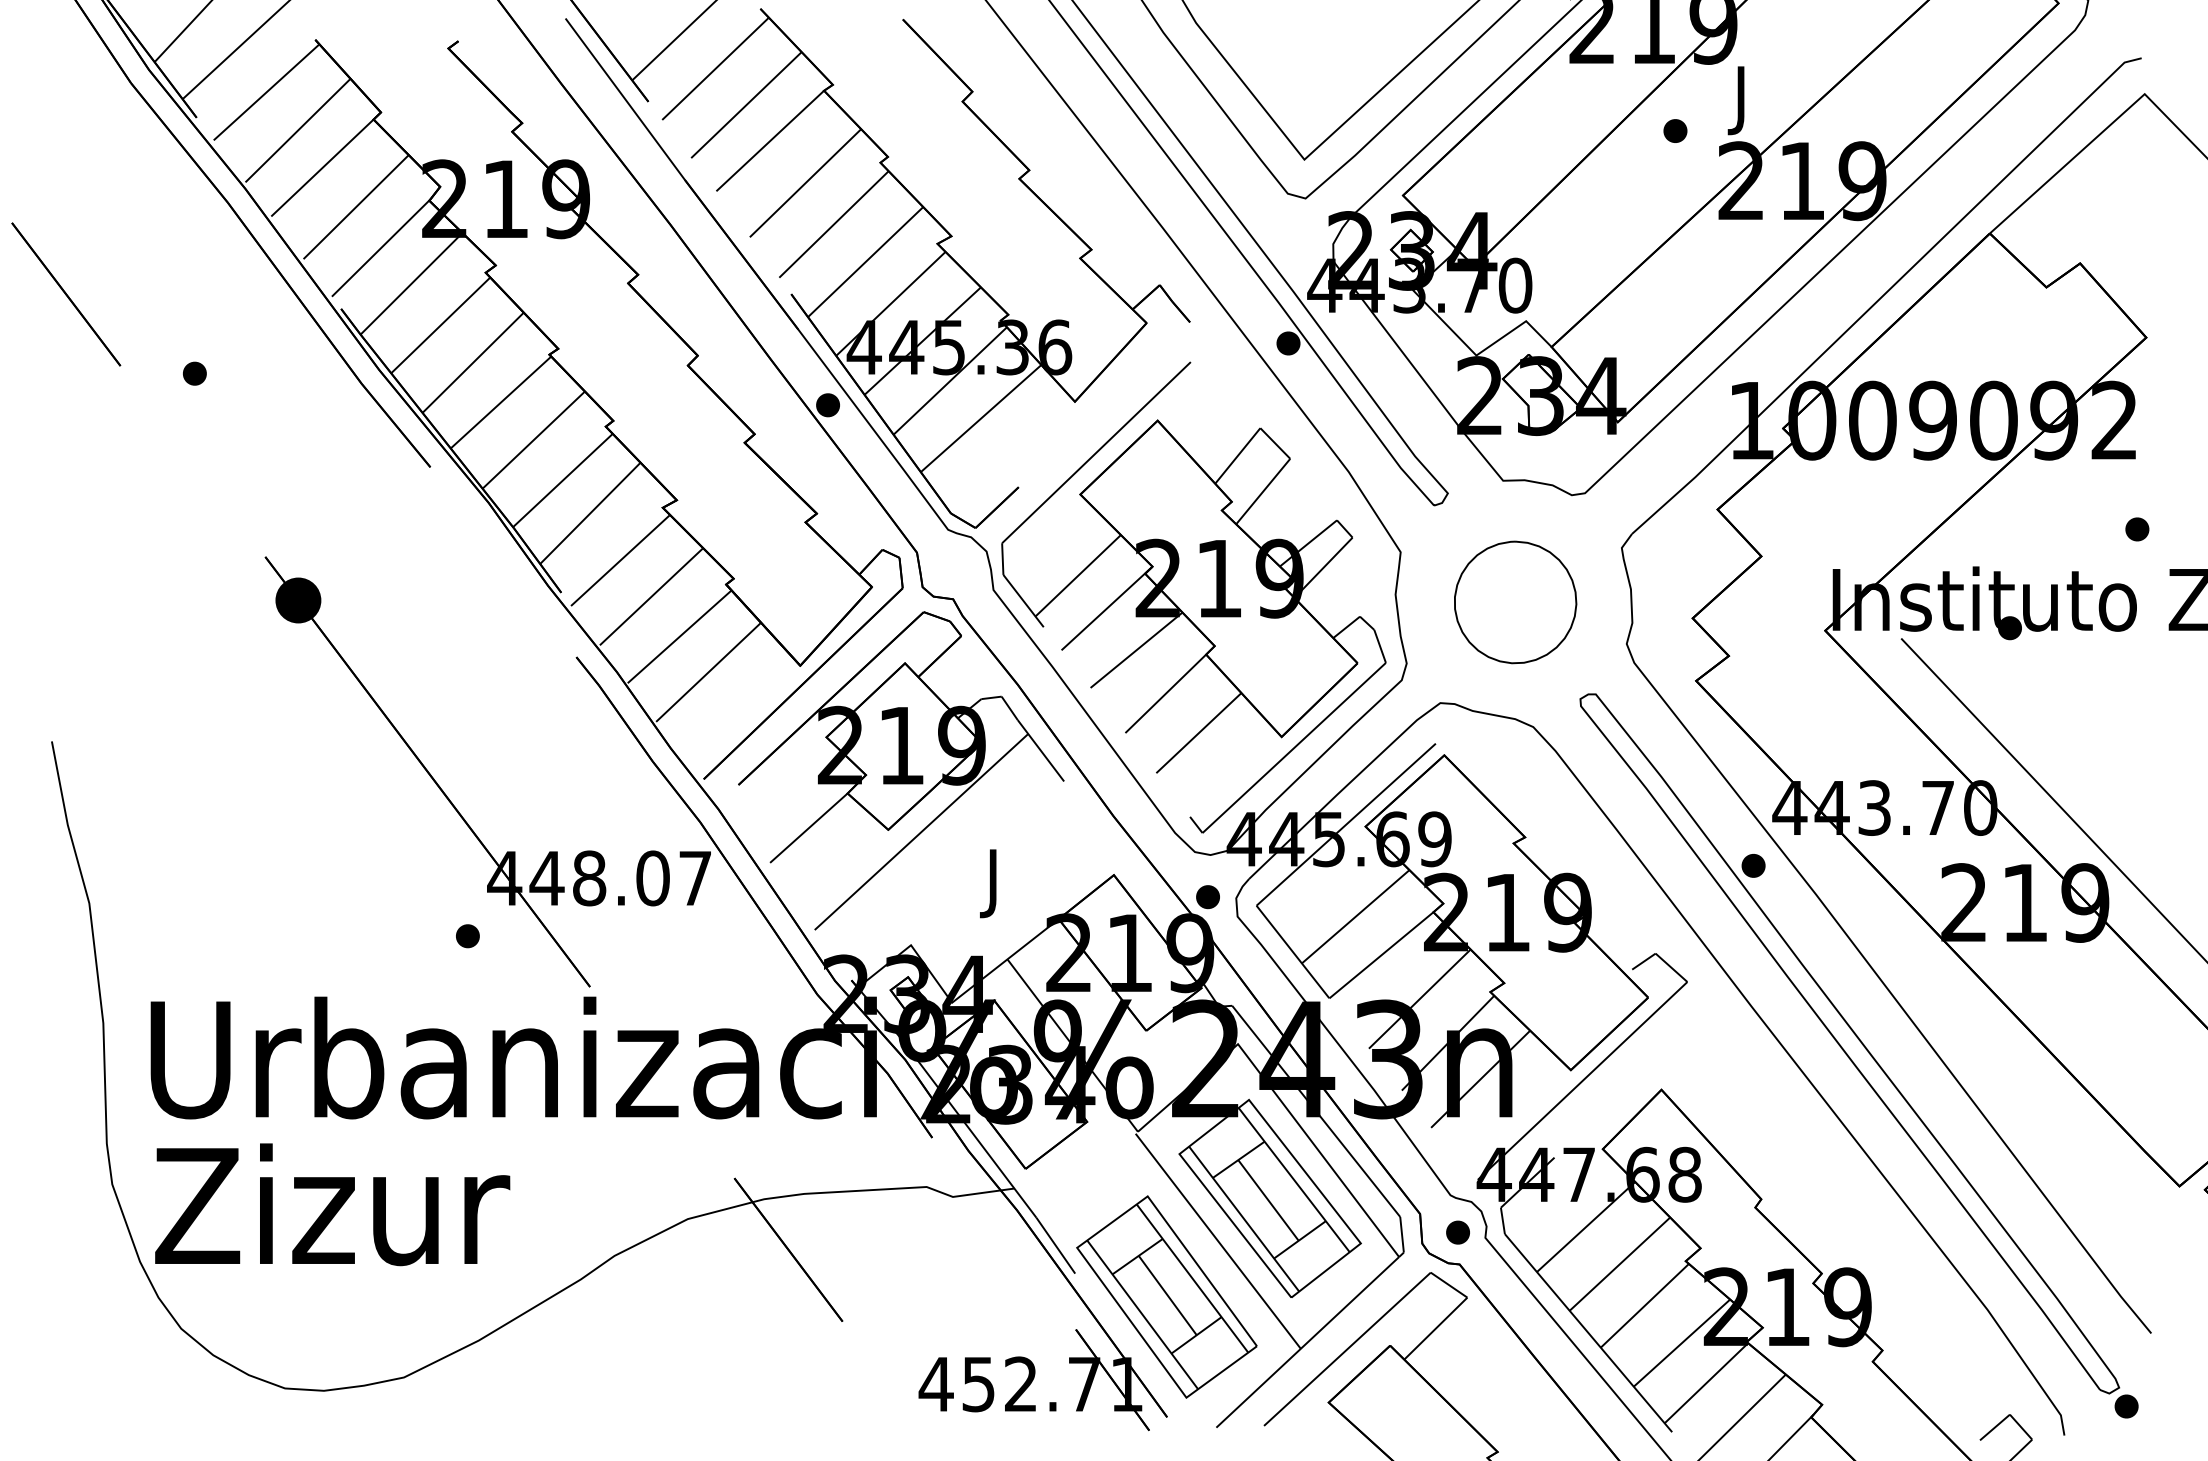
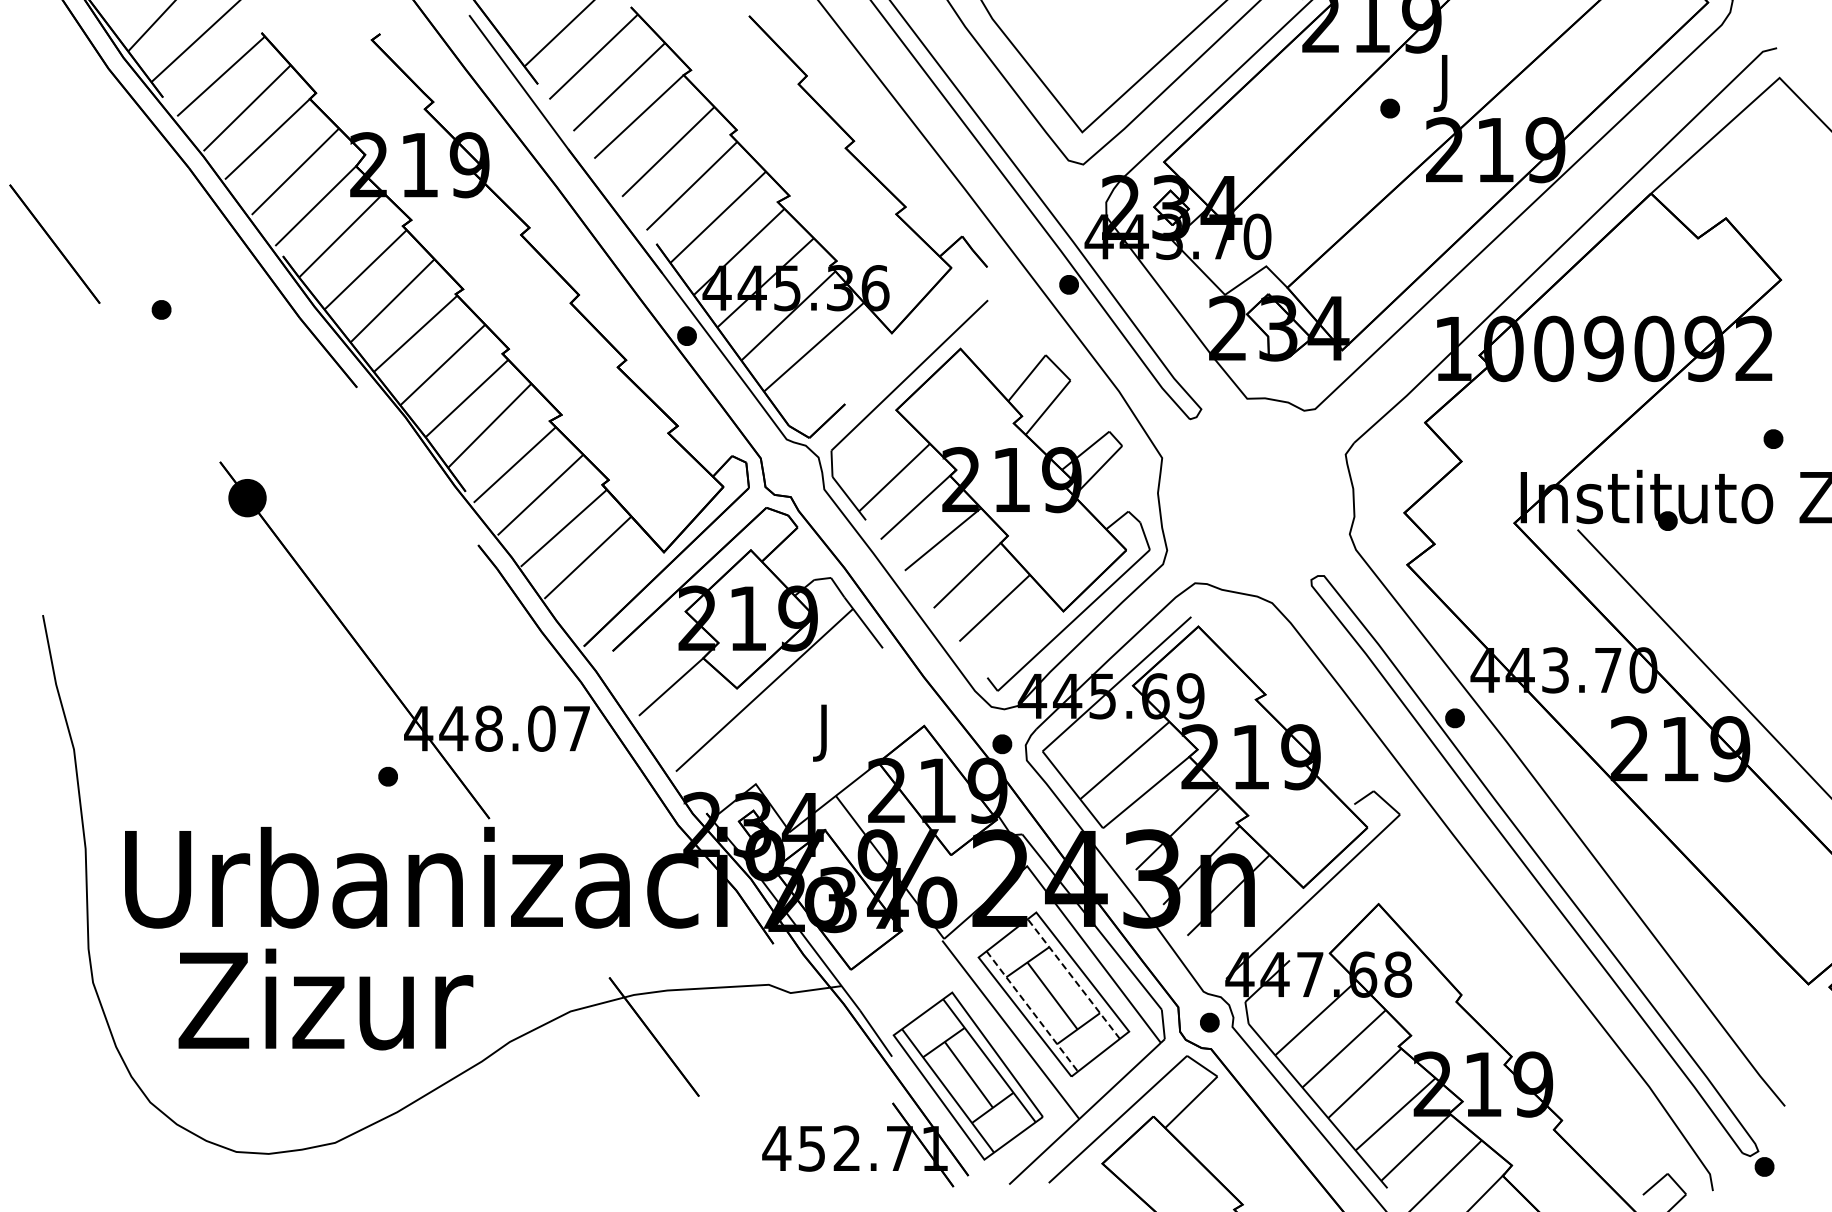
part: (1515, 602) -> (1257, 499), removed
line: (1293, 1179) -> (1073, 978), solid -> dashed
text: (332, 1204) -> (325, 999), moved
line: (1244, 1219) -> (1032, 1011), solid -> dashed

